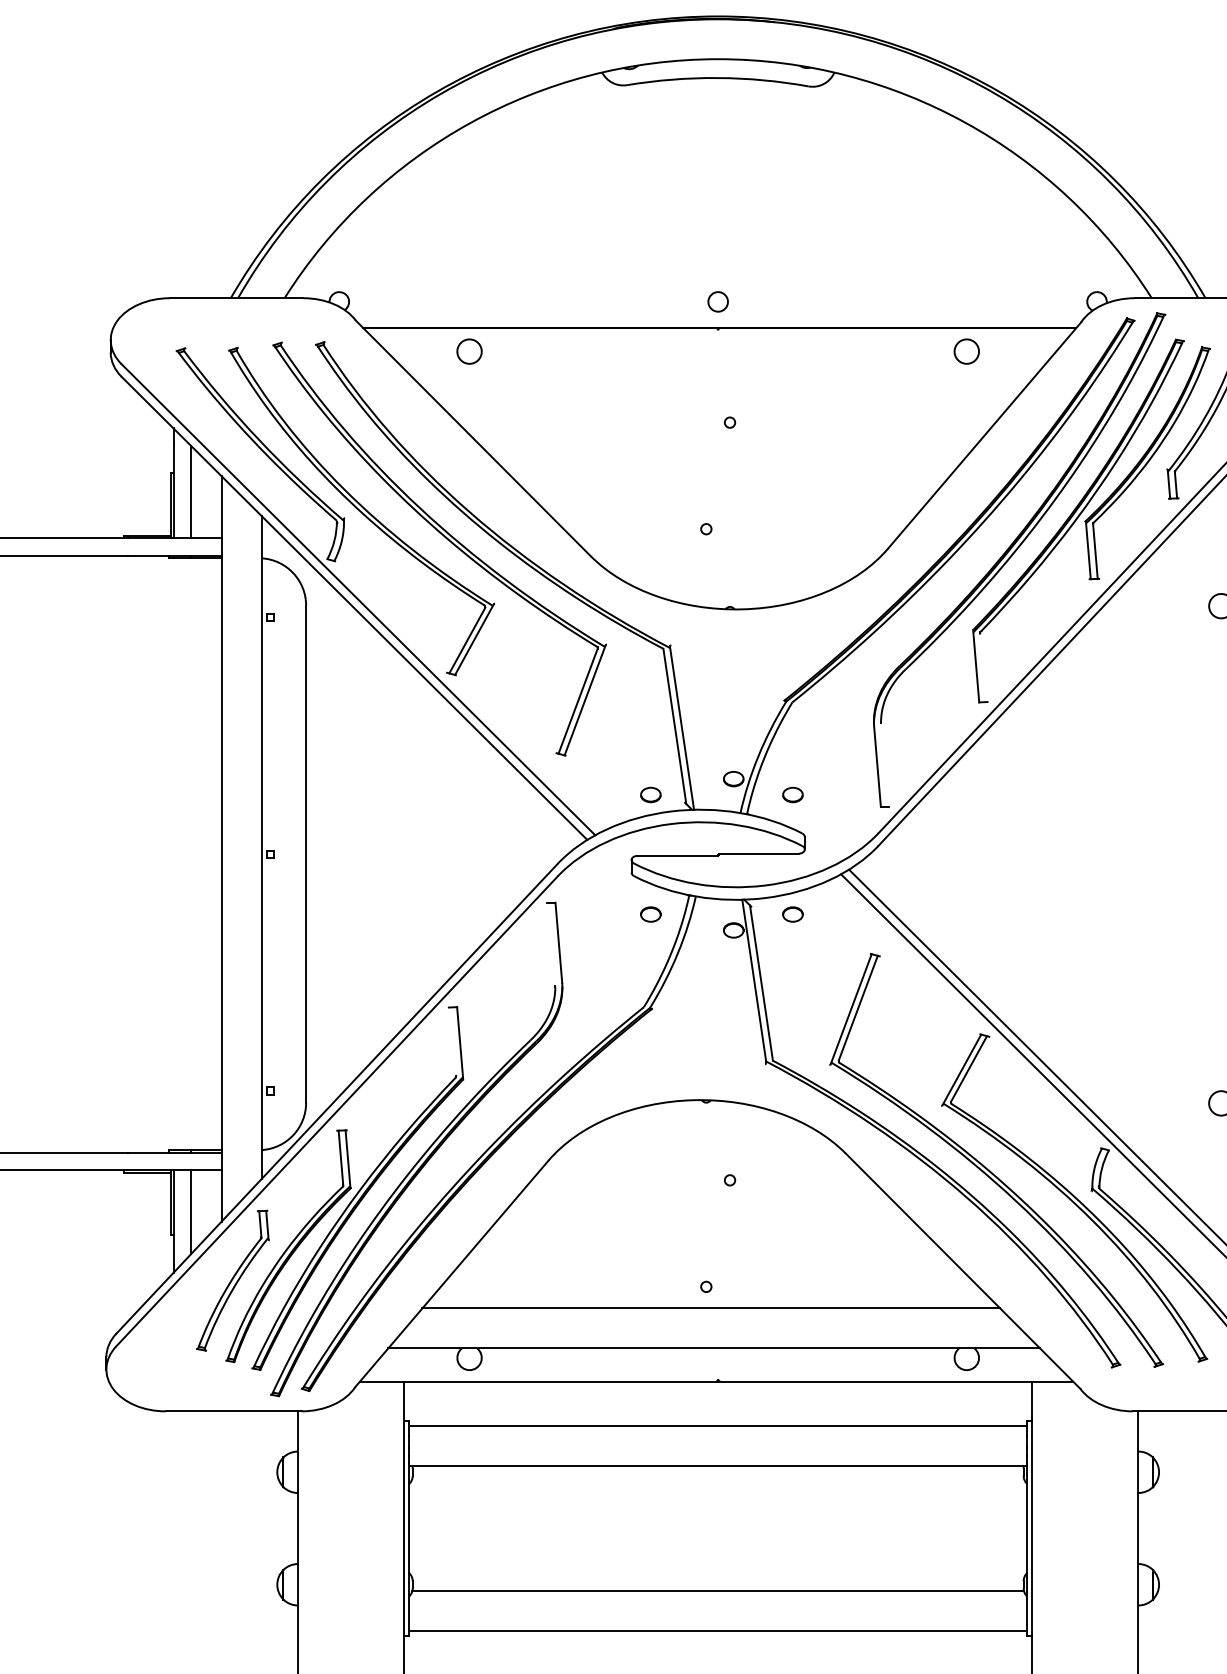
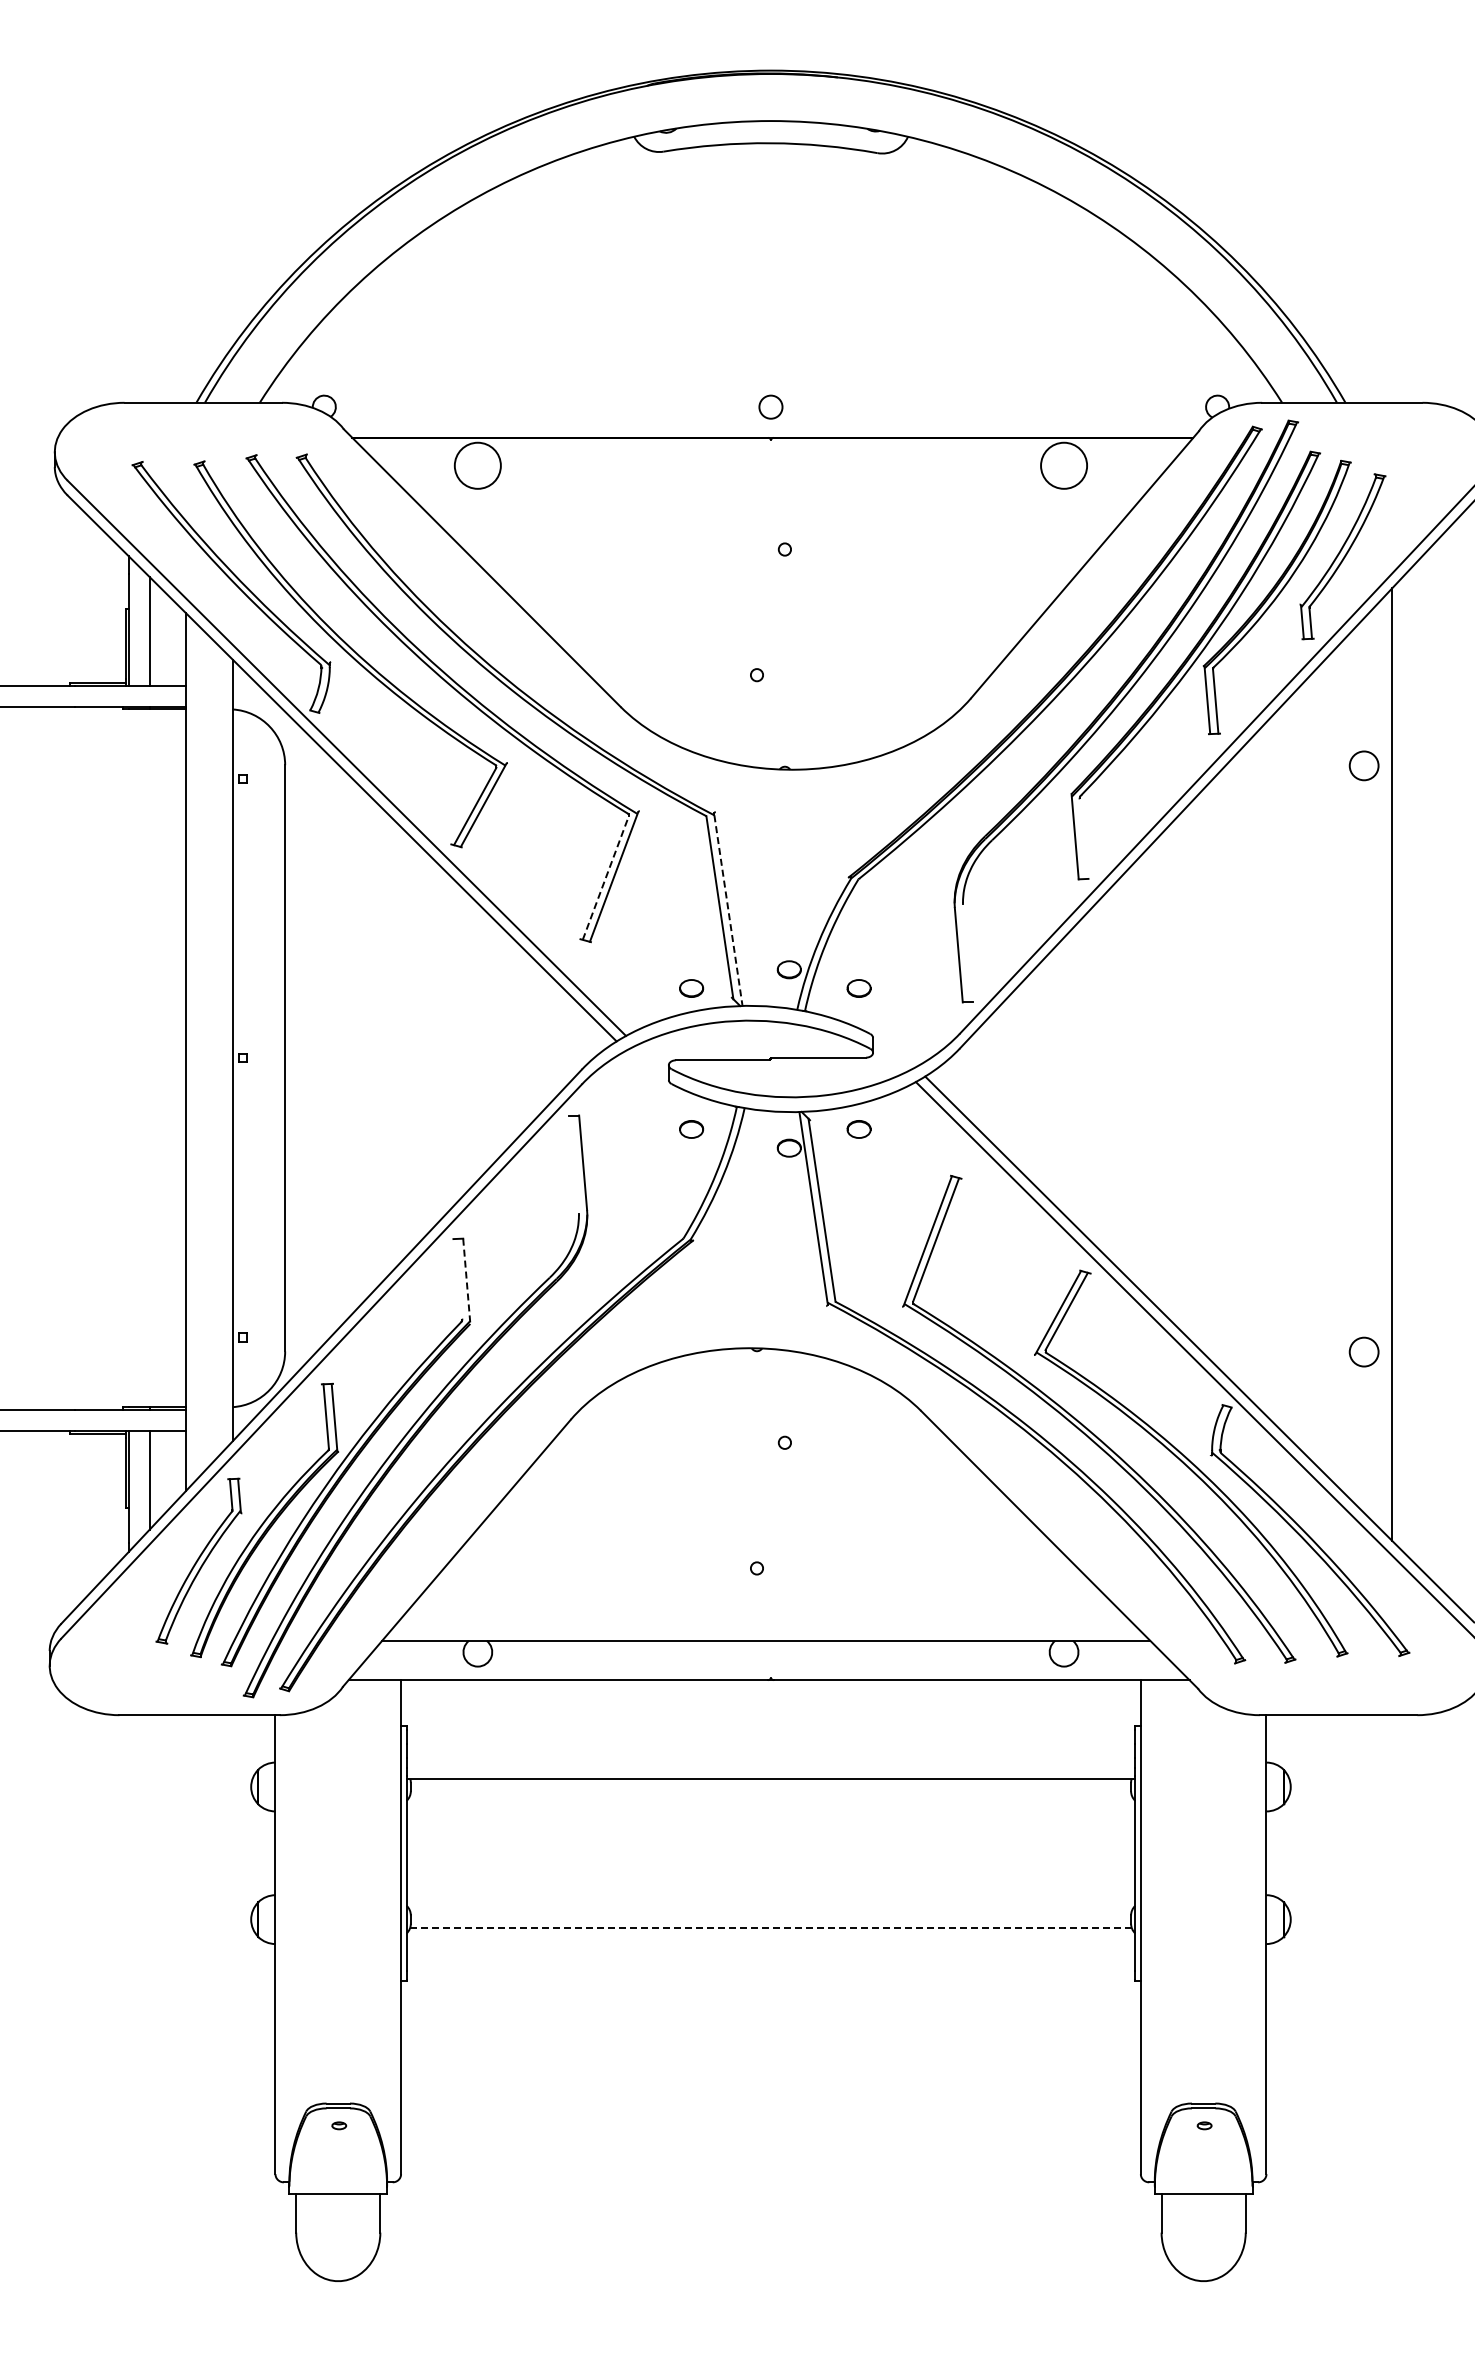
circle: (469, 351) -> (477, 465), size x1.6
circle: (966, 351) -> (1063, 465), size x1.6
line: (577, 701) -> (605, 878), solid -> dashed
line: (682, 729) -> (728, 911), solid -> dashed
line: (459, 1043) -> (466, 1281), solid -> dashed
line: (711, 1308) -> (762, 1593), removed
line: (717, 1426) -> (770, 1732), removed
line: (717, 1591) -> (770, 1927), solid -> dashed
line: (717, 1631) -> (770, 1974), removed

